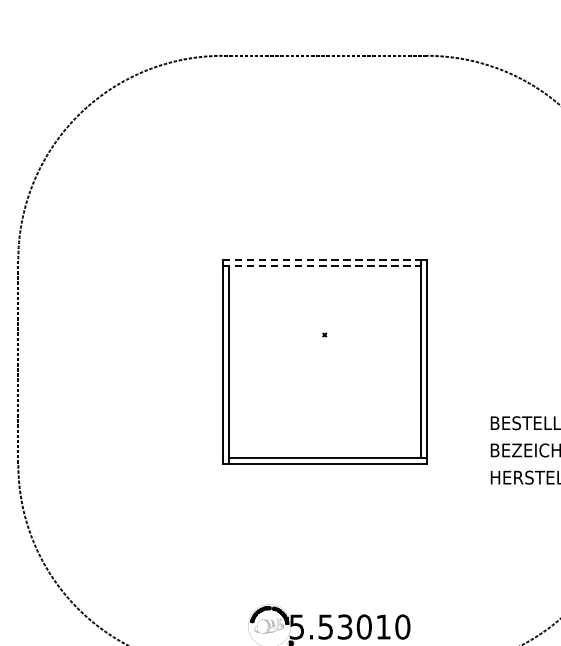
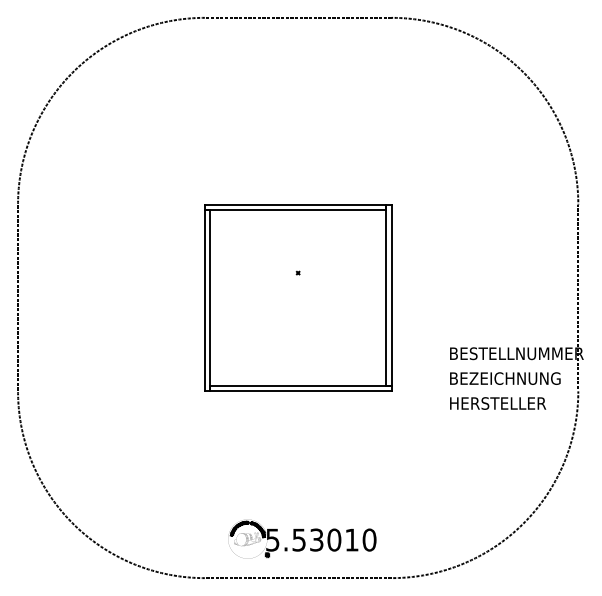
line: (321, 259) -> (295, 204), dashed -> solid
line: (321, 266) -> (295, 210), dashed -> solid

